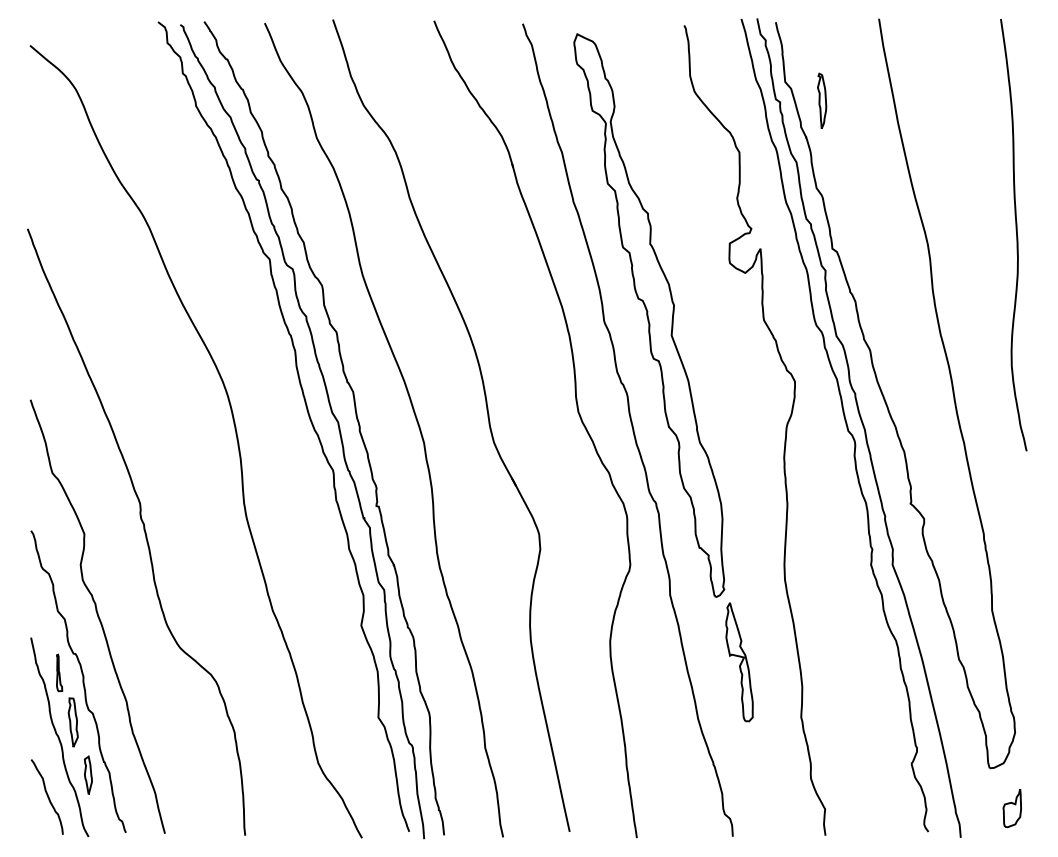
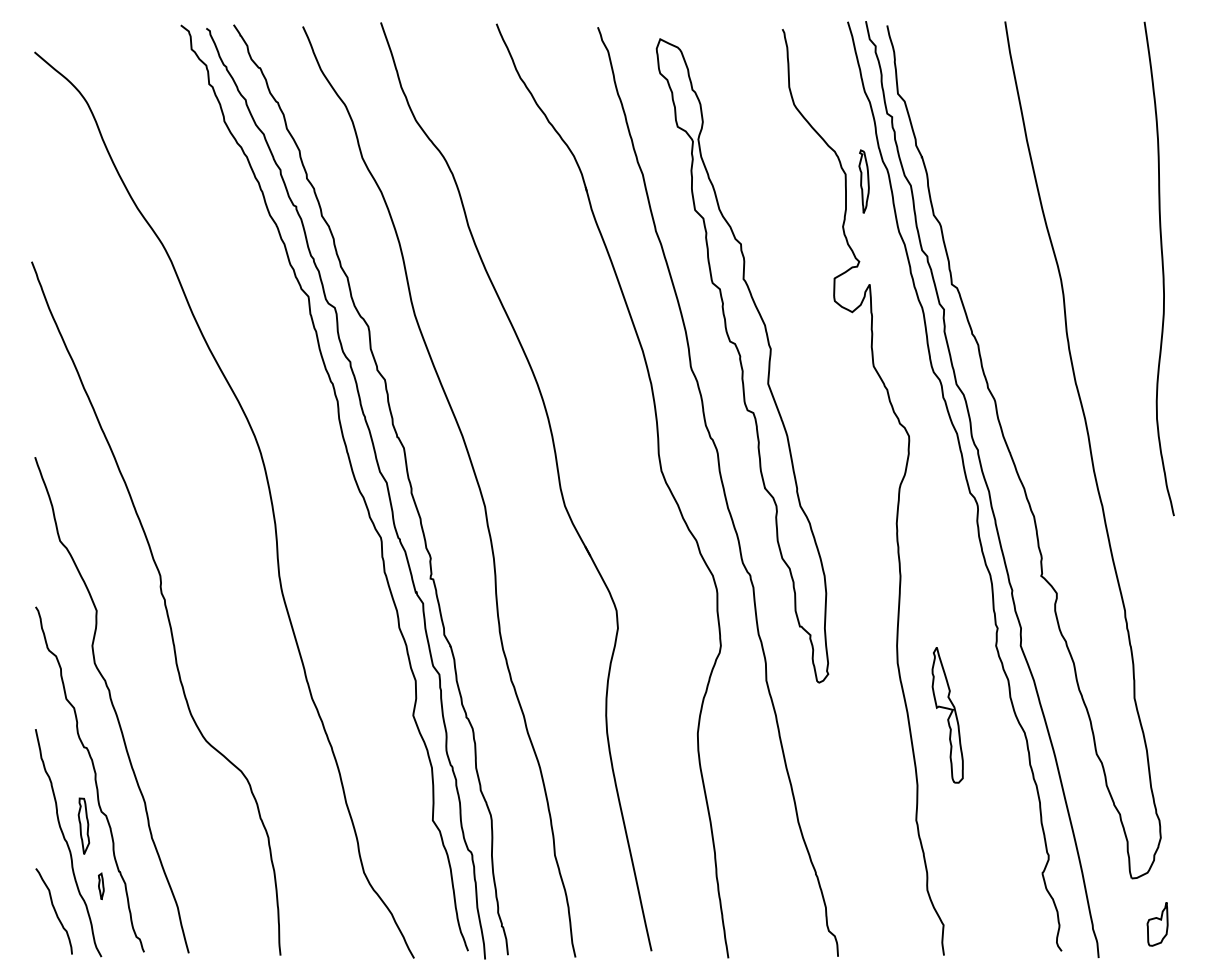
part: (821, 100) -> (863, 181), moved
part: (739, 662) -> (947, 715), moved
part: (59, 672) -> (68, 769), removed
part: (88, 775) -> (101, 886), size x0.6

